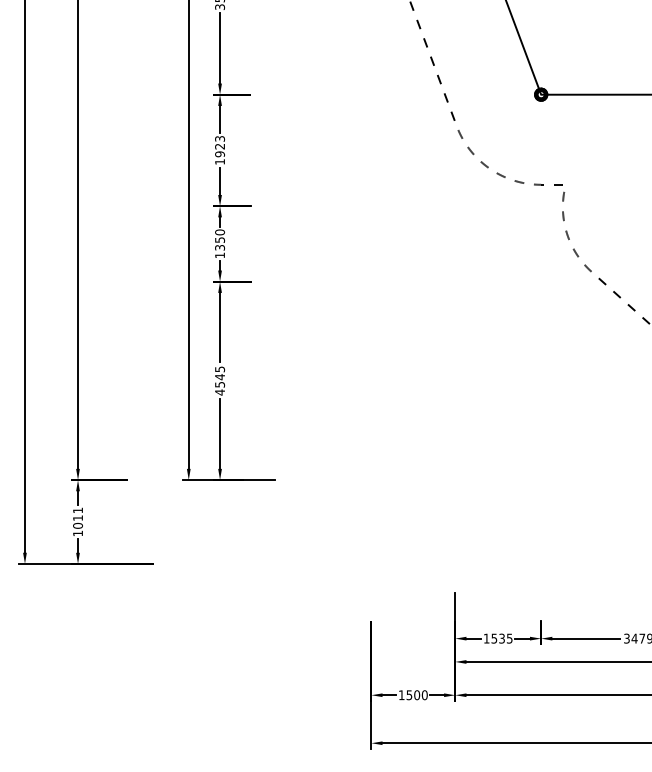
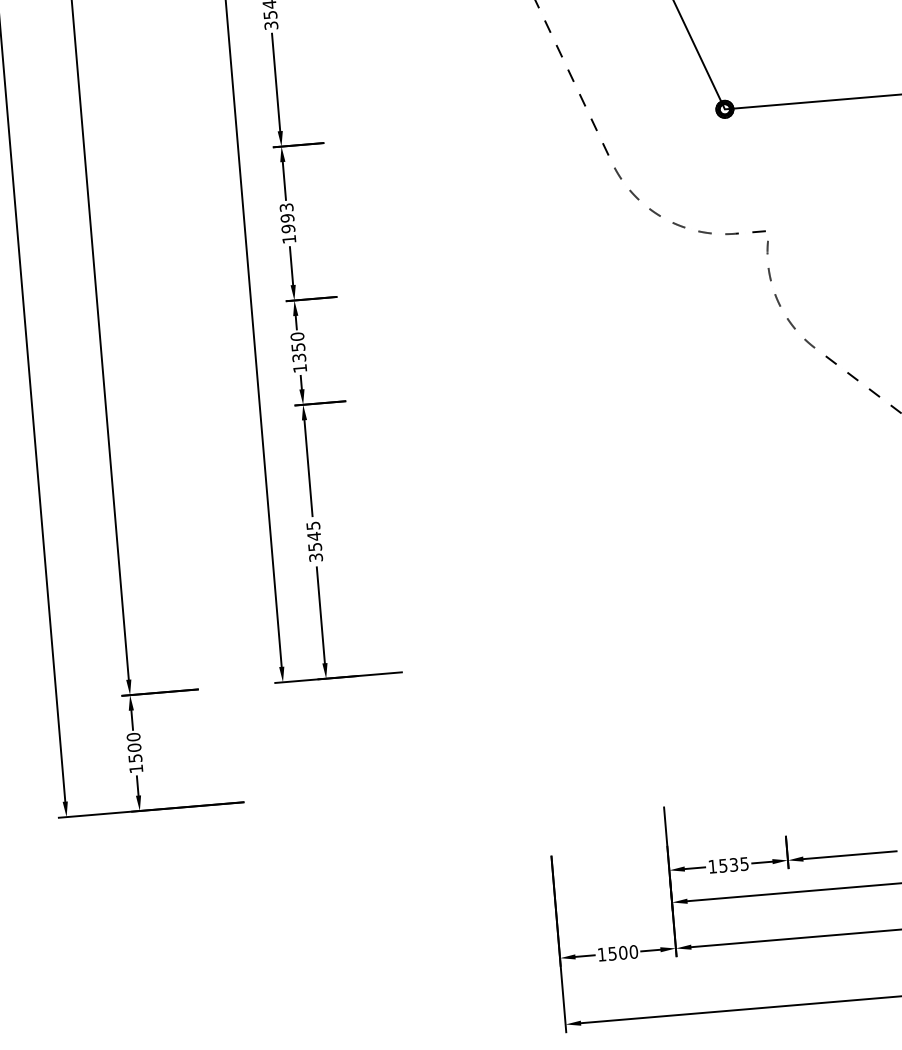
text: (220, 146) -> (288, 218), 1923 -> 1993
text: (220, 392) -> (316, 557), 4545 -> 3545
text: (78, 517) -> (135, 746), 1011 -> 1500

